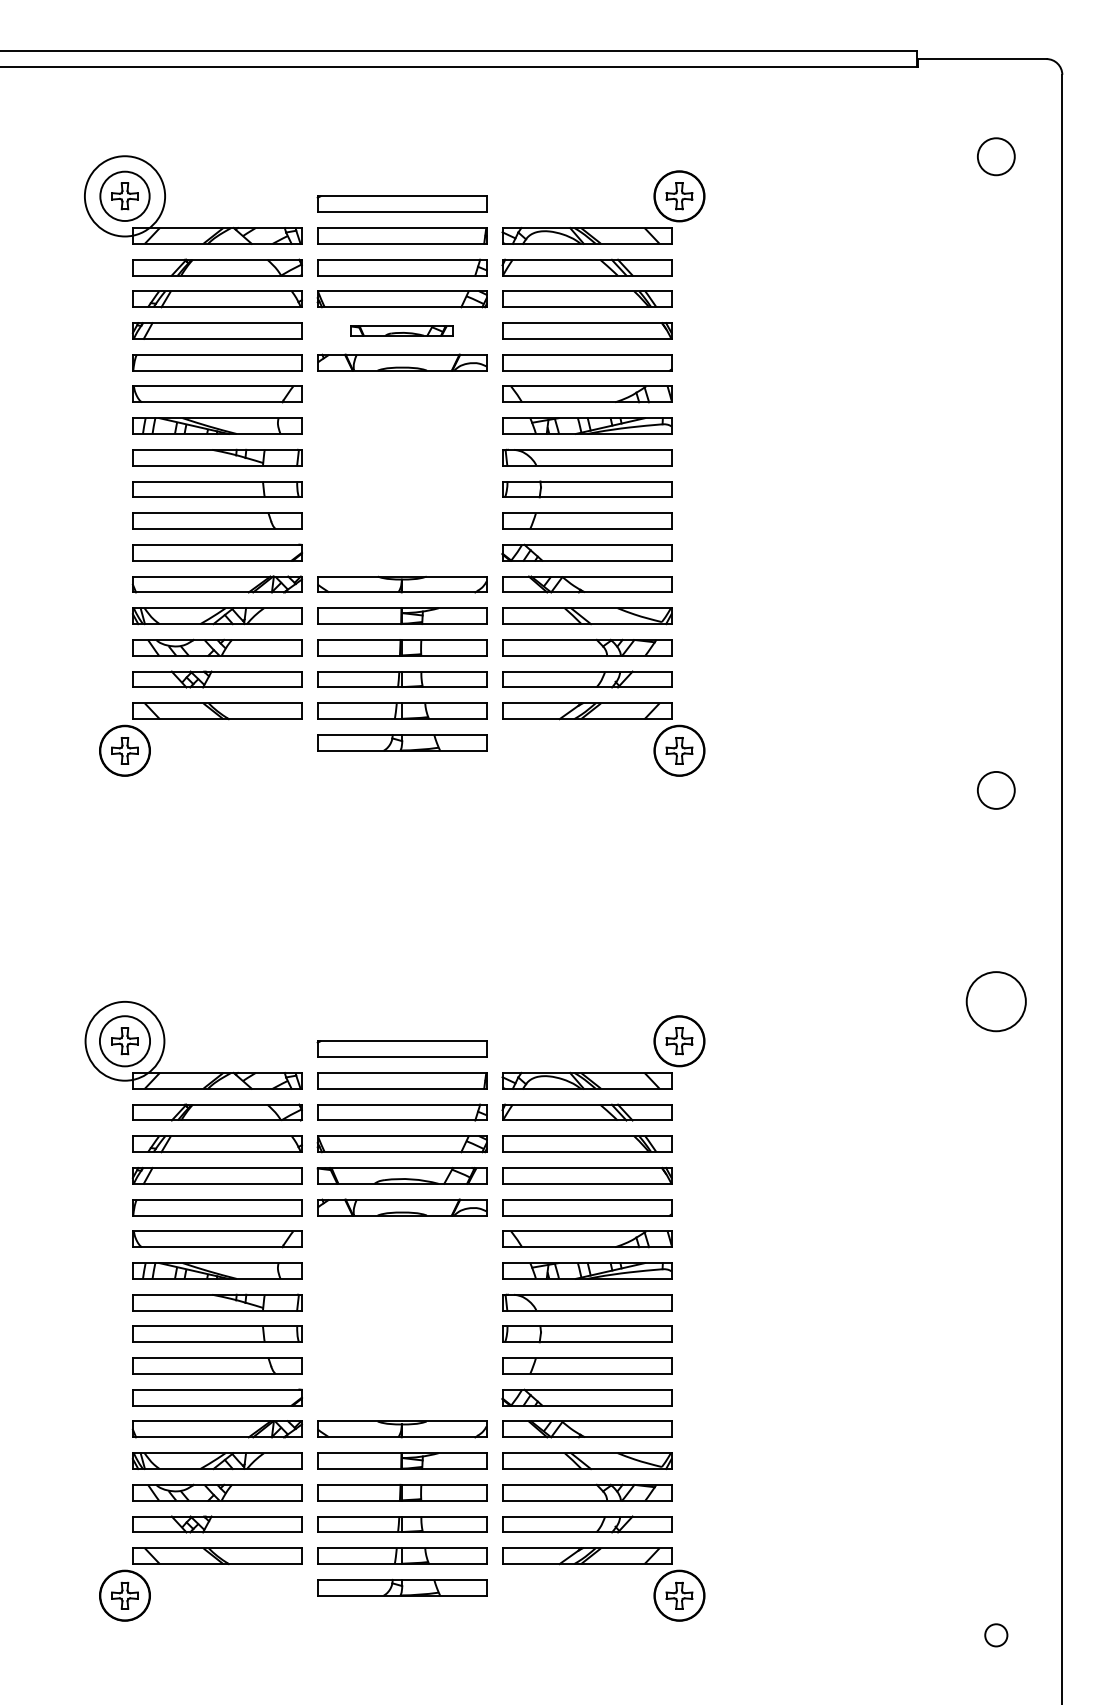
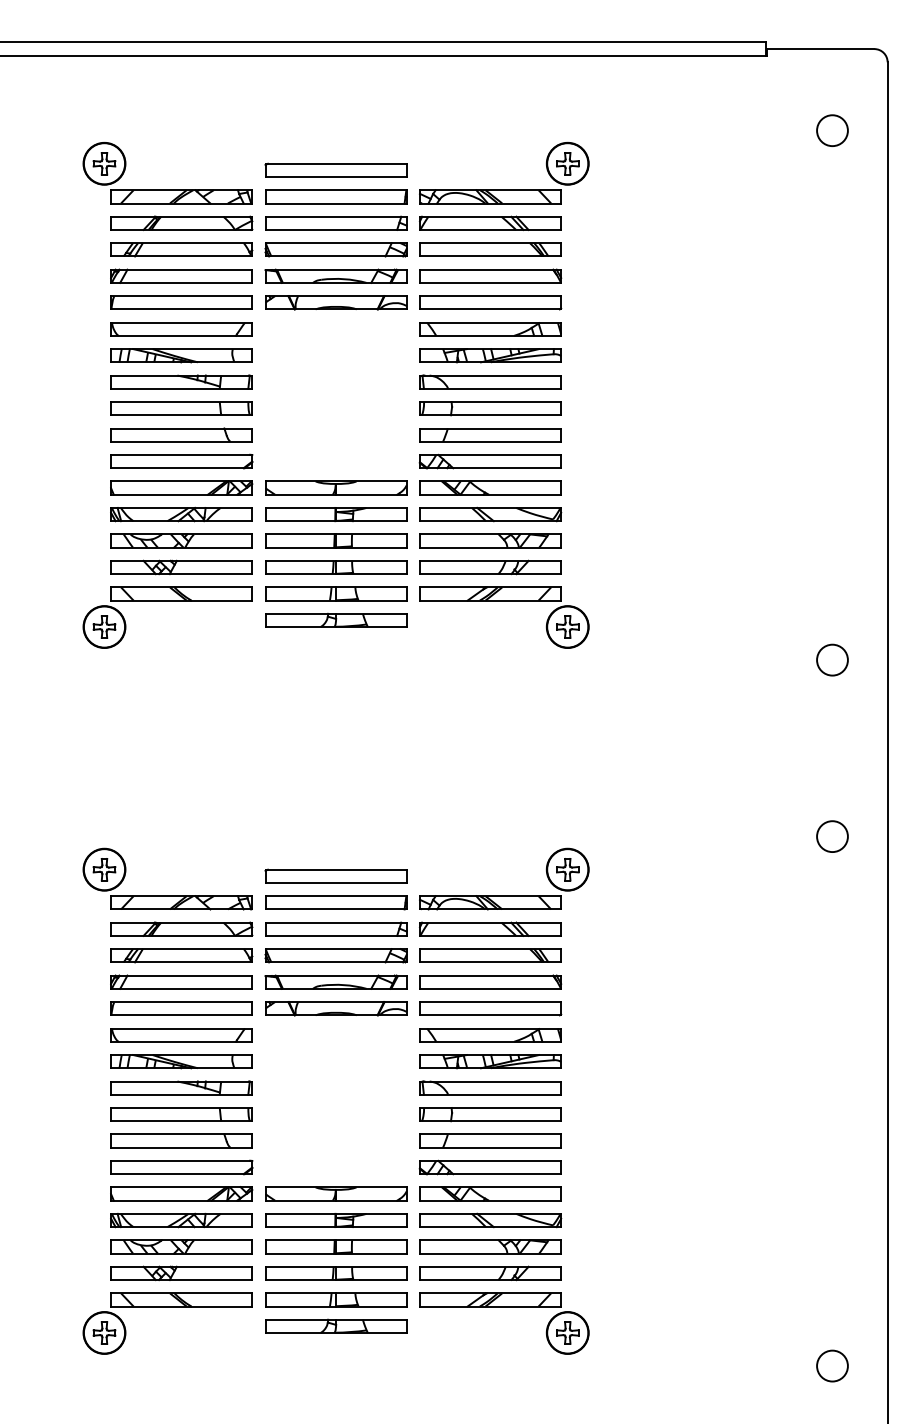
circle: (124, 196) -> (104, 163), size x0.62
part: (401, 330) -> (335, 275), size x1.67
circle: (995, 1001) -> (831, 836), size x0.62
circle: (124, 1040) -> (104, 869), size x0.62
circle: (995, 1634) -> (831, 1365), size x1.67

